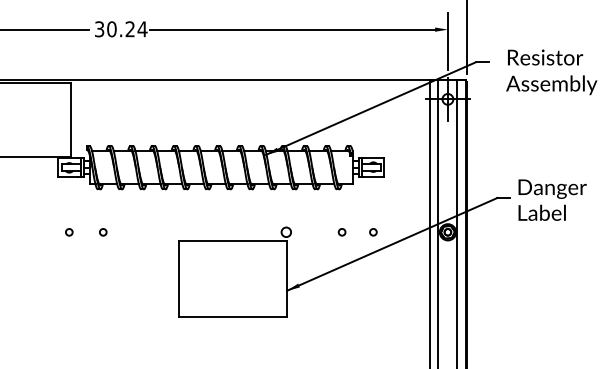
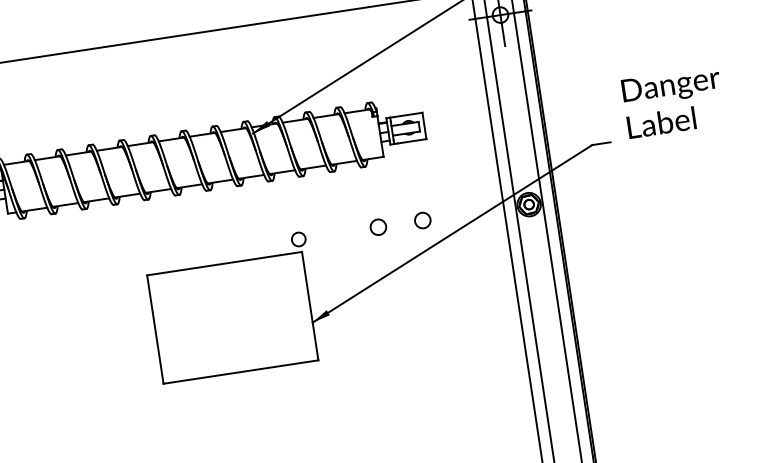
text: (552, 199) -> (673, 101), moved
circle: (103, 232) -> (38, 279), removed
circle: (341, 232) -> (377, 227), size x1.6
circle: (373, 232) -> (423, 220), size x1.6

